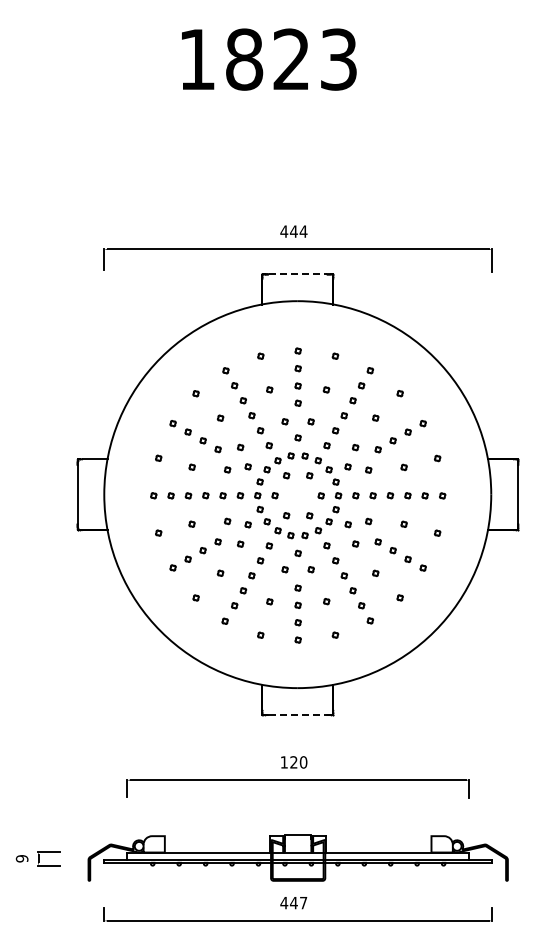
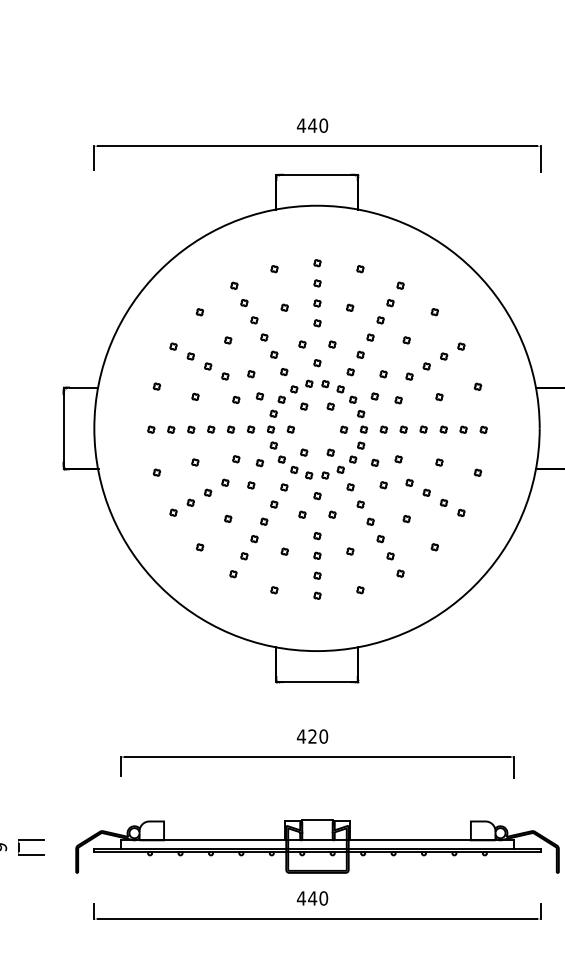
text: (303, 231) -> (323, 125), 444 -> 440
line: (298, 274) -> (317, 175), dashed -> solid
line: (298, 715) -> (317, 682), dashed -> solid
text: (284, 762) -> (301, 736), 120 -> 420
text: (303, 902) -> (323, 897), 447 -> 440

